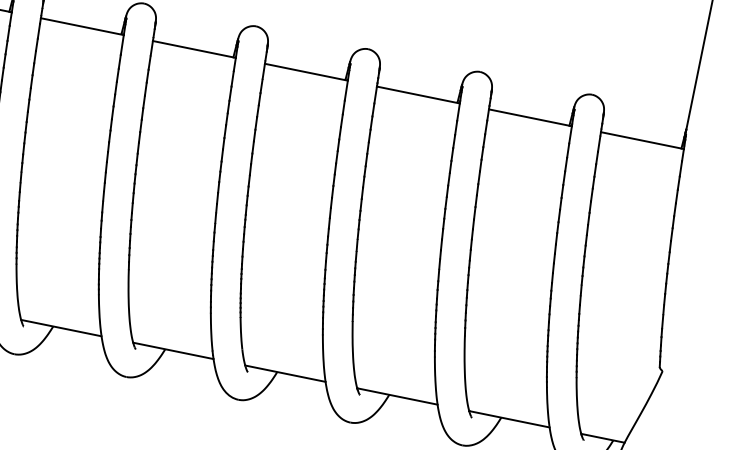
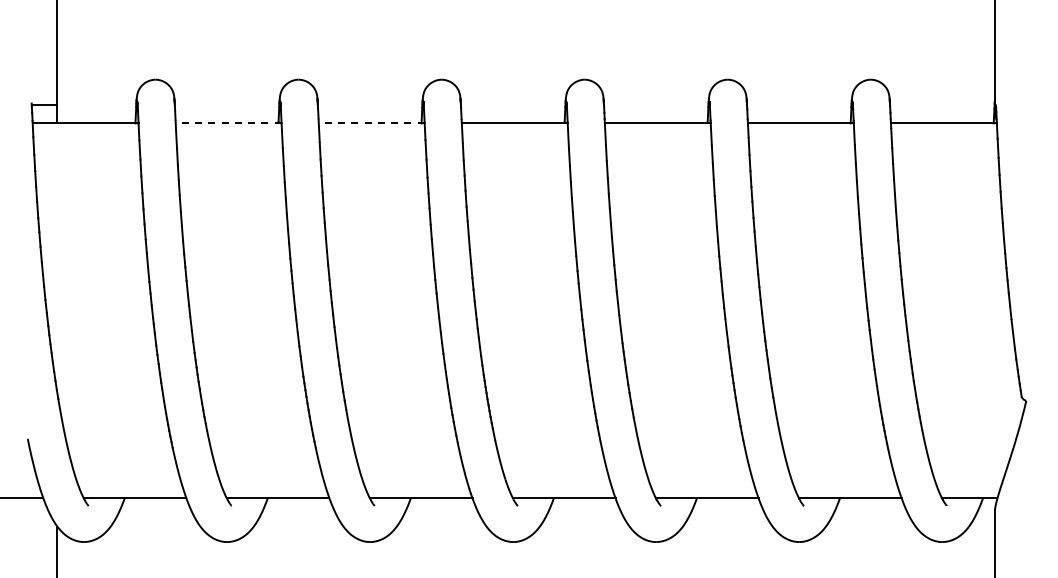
line: (82, 26) -> (228, 123), solid -> dashed
line: (194, 49) -> (371, 123), solid -> dashed

